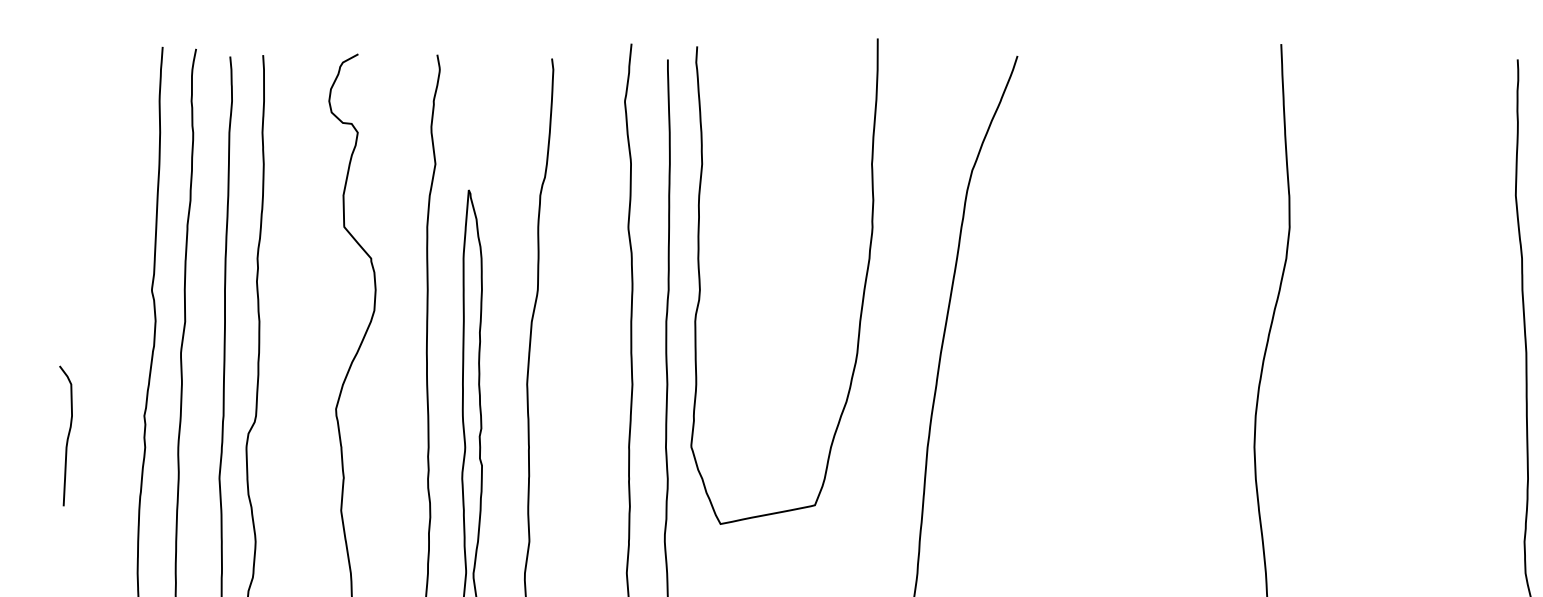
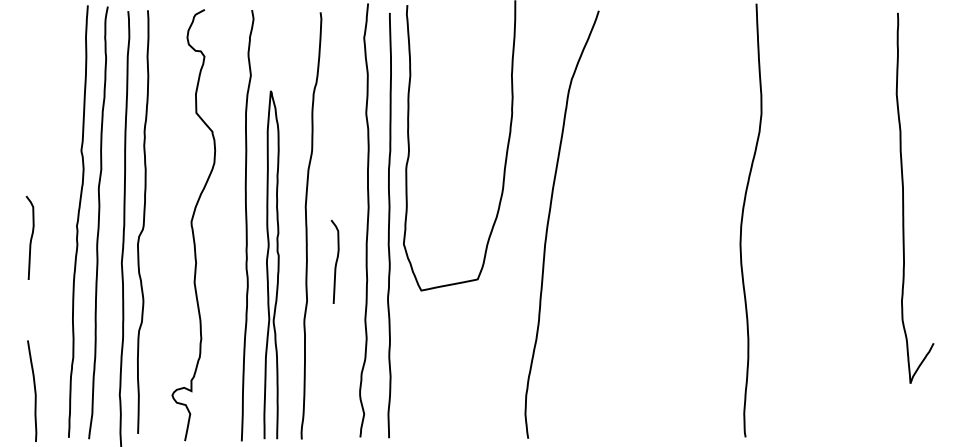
curve: (576, 475) -> (335, 261), added

